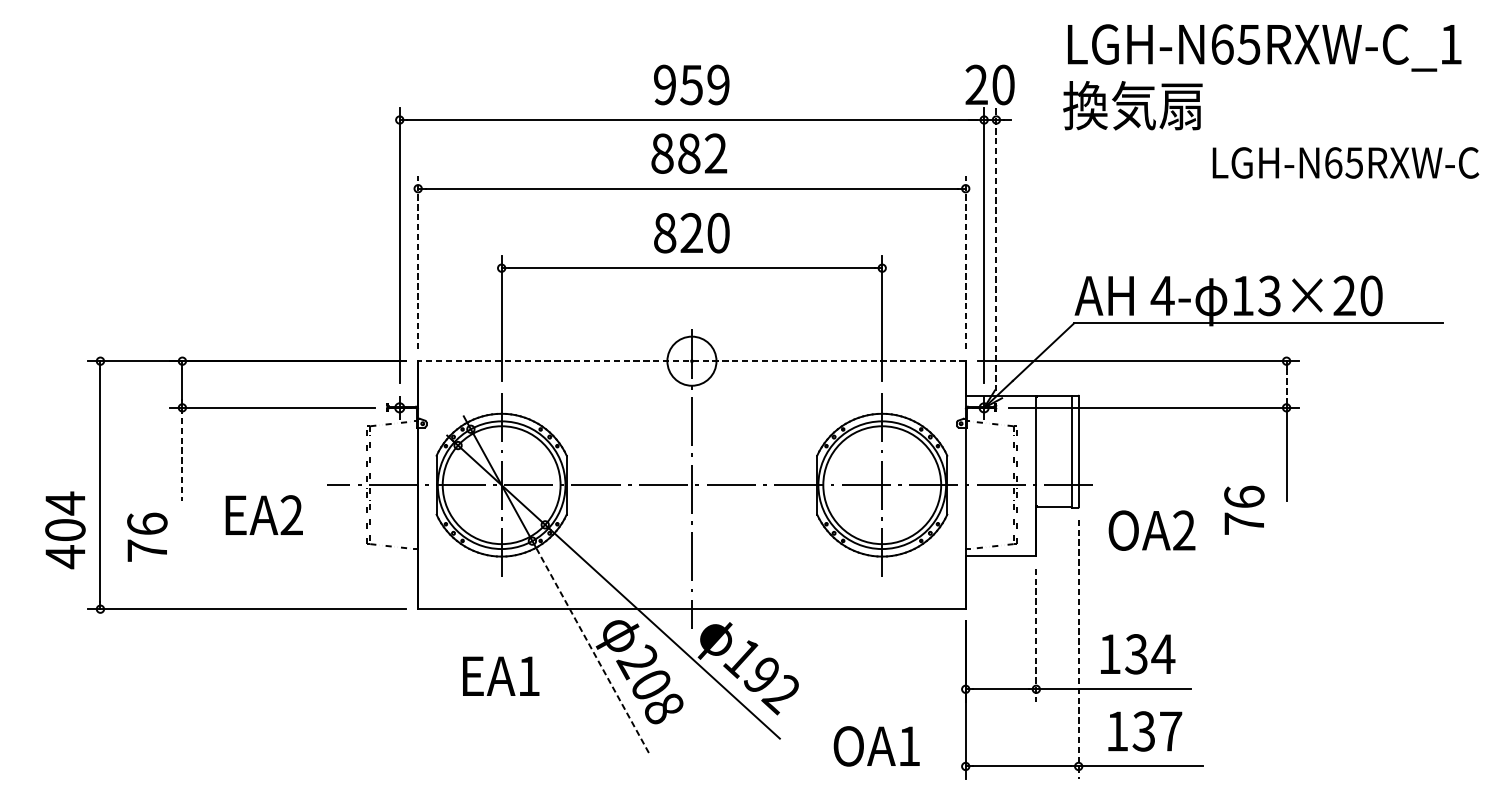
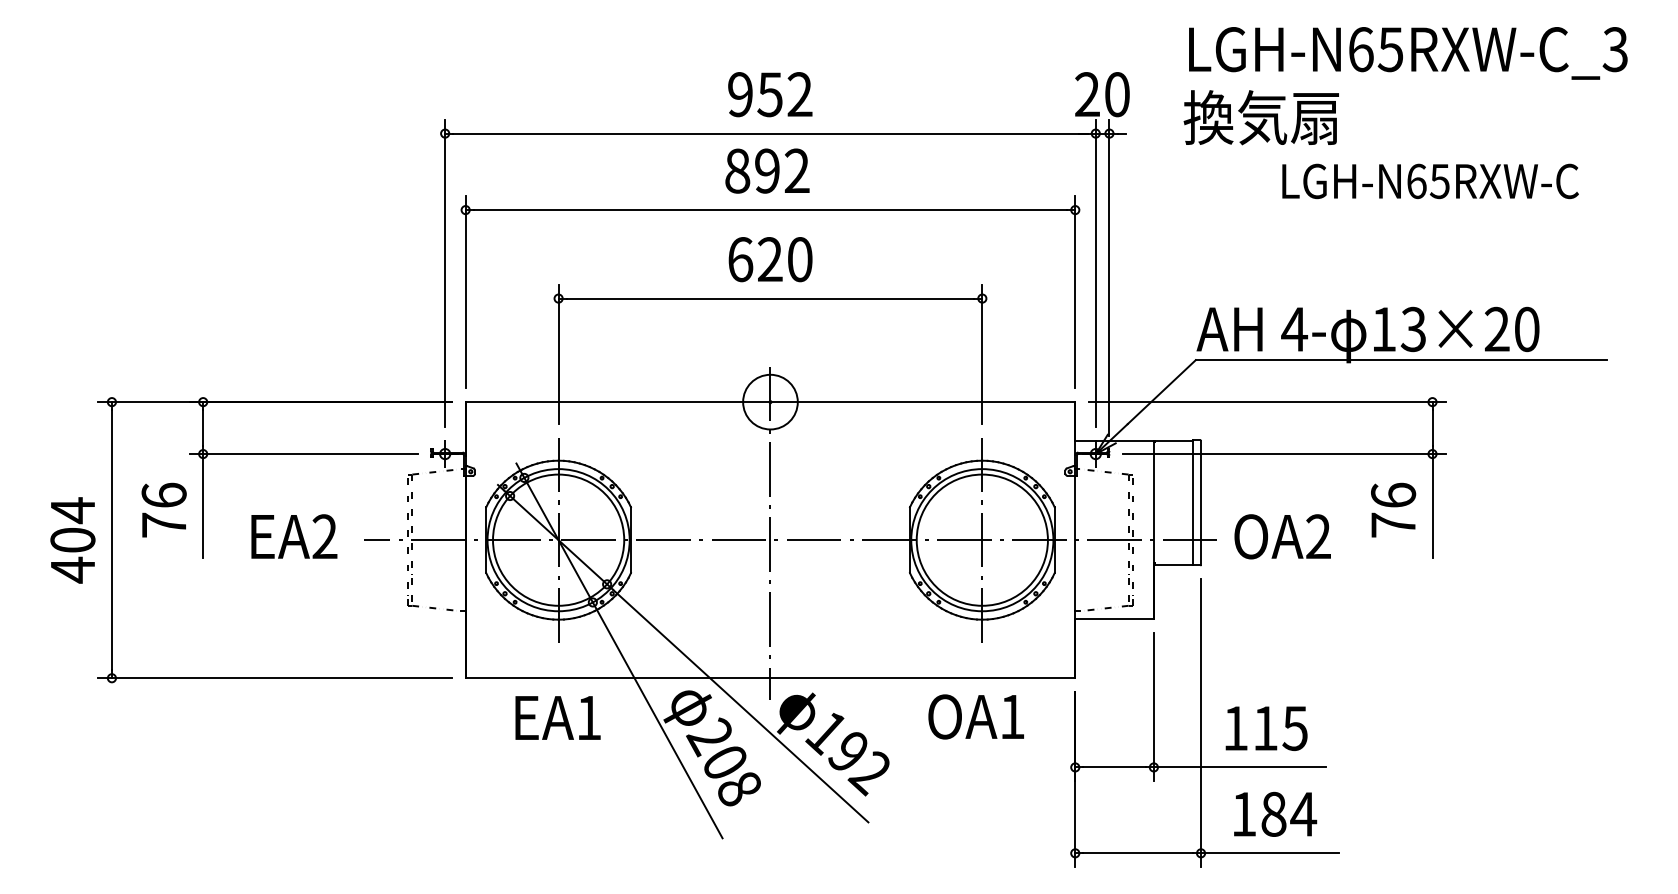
text: (1450, 44) -> (1614, 49), LGH-N65RXW-C_1 -> LGH-N65RXW-C_3
text: (718, 84) -> (799, 94), 959 -> 952
text: (689, 153) -> (767, 170), 882 -> 892
text: (1345, 163) -> (1430, 181), moved
text: (665, 233) -> (740, 259), 820 -> 620
line: (996, 249) -> (1109, 277), dashed -> solid
line: (418, 261) -> (465, 291), dashed -> solid
line: (965, 261) -> (1075, 291), dashed -> solid
line: (691, 361) -> (770, 402), dashed -> solid
line: (1286, 384) -> (1432, 428), dashed -> solid
line: (182, 454) -> (203, 506), dashed -> solid
text: (1244, 509) -> (1393, 509), moved
text: (264, 515) -> (294, 536), moved
text: (65, 530) -> (72, 540), moved
text: (1151, 530) -> (1282, 536), moved
text: (146, 536) -> (163, 509), moved
line: (1035, 635) -> (1153, 707), dashed -> solid
line: (592, 649) -> (659, 723), dashed -> solid
line: (1079, 649) -> (1201, 723), dashed -> solid
text: (1150, 654) -> (1280, 728), 134 -> 115
text: (500, 675) -> (557, 717), moved
text: (1158, 730) -> (1289, 813), 137 -> 184
text: (876, 745) -> (975, 716), moved

